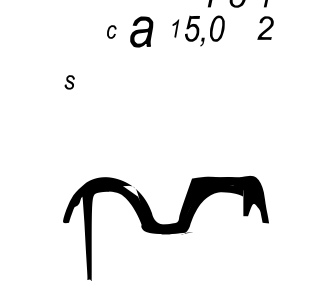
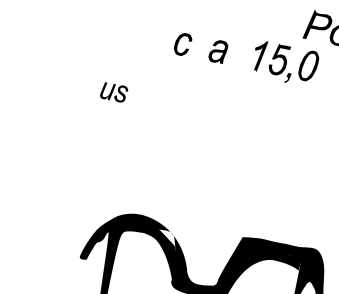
part: (175, 28) -> (259, 55), size x1.43
part: (111, 31) -> (182, 43), size x1.43
part: (141, 31) -> (218, 51), size x0.62
fill: (57, 82) -> (106, 91), added

